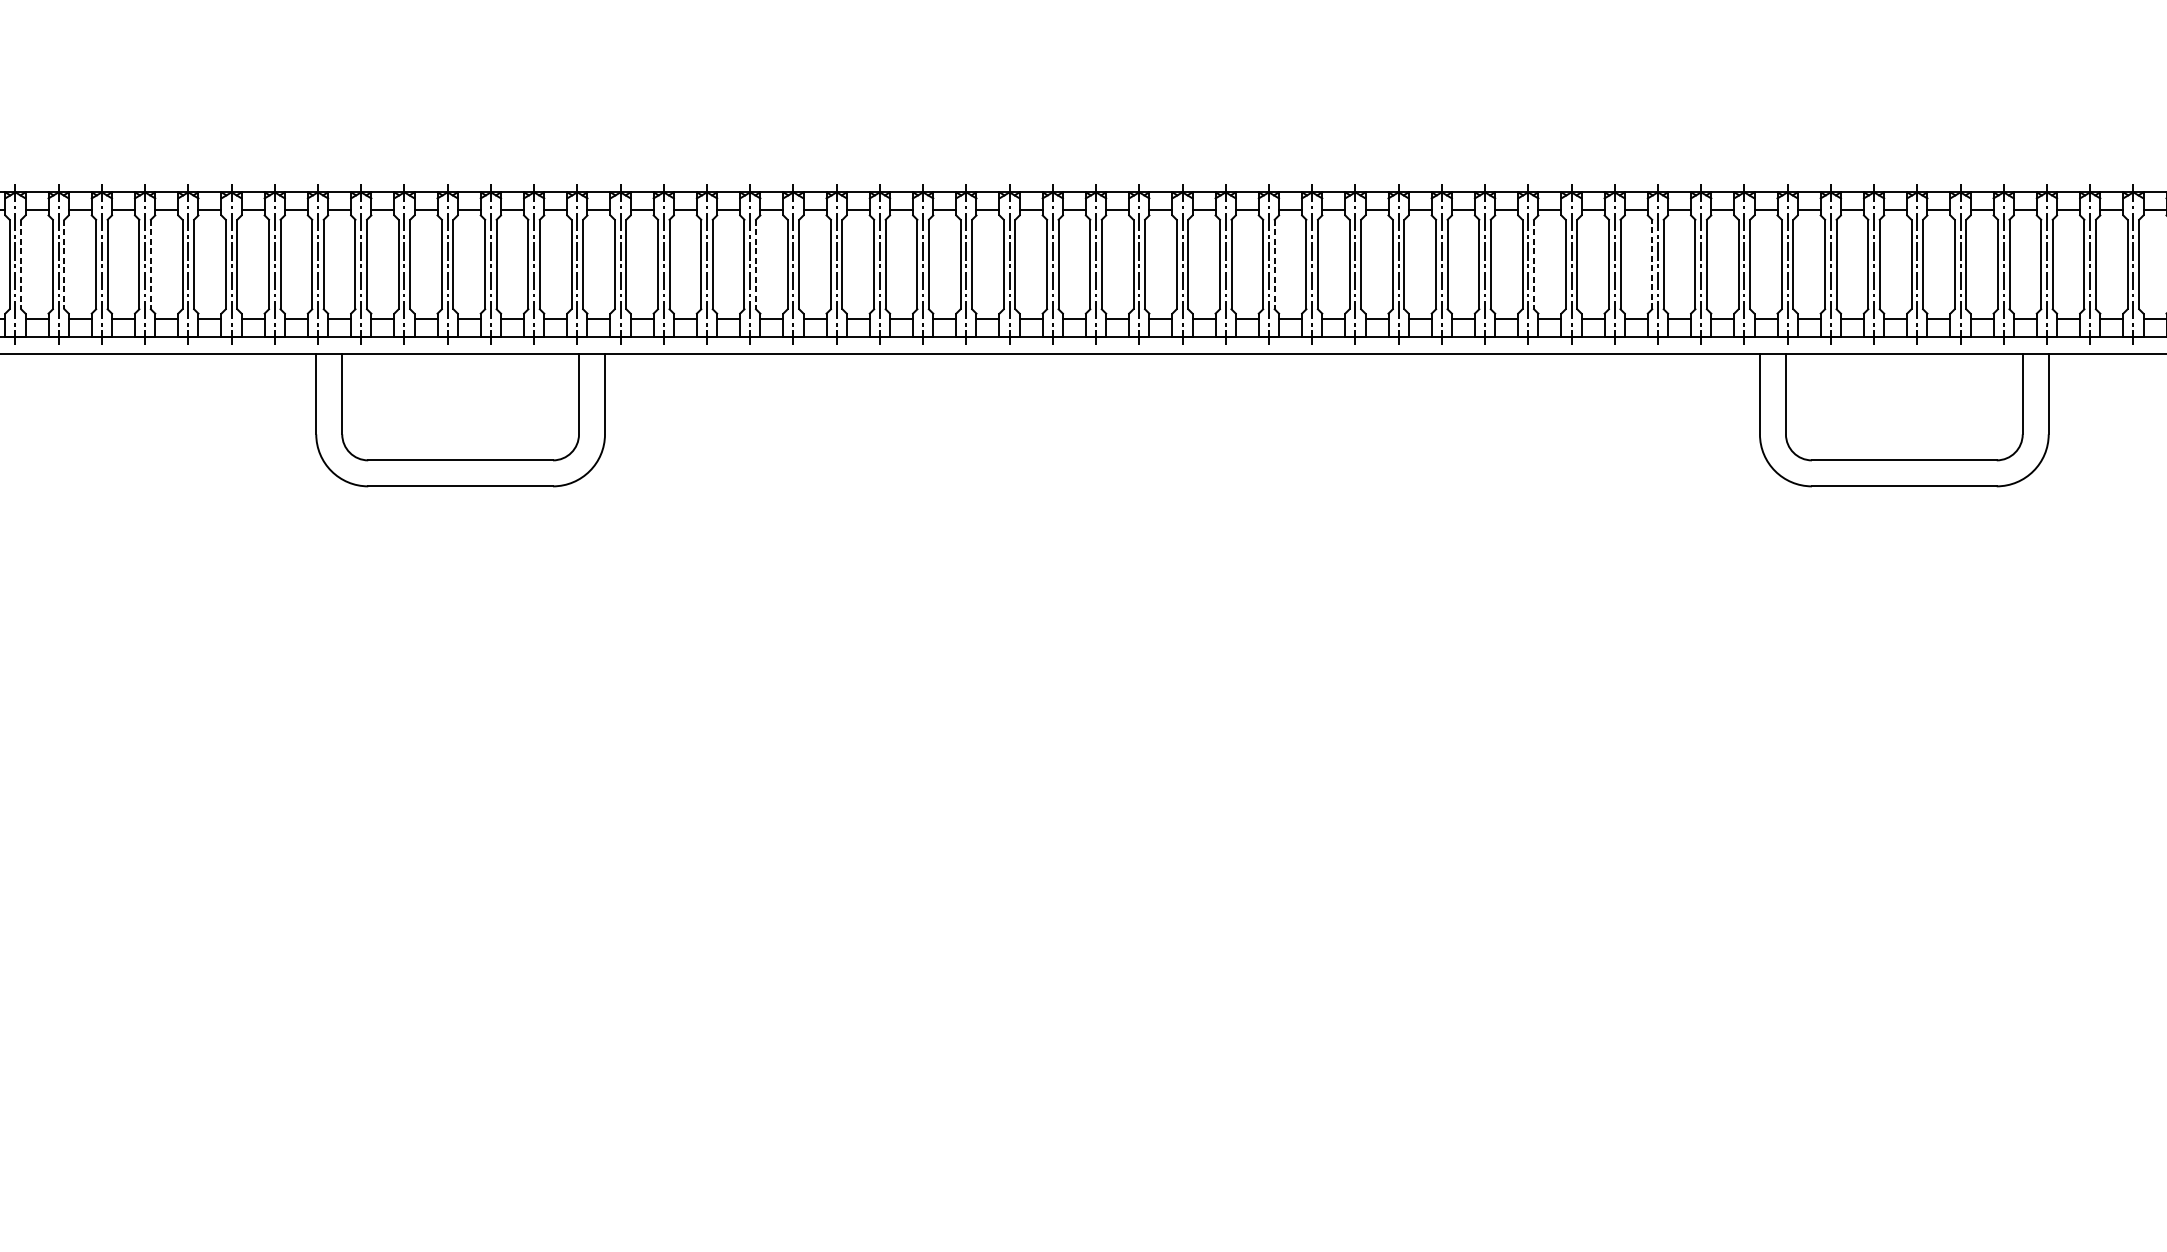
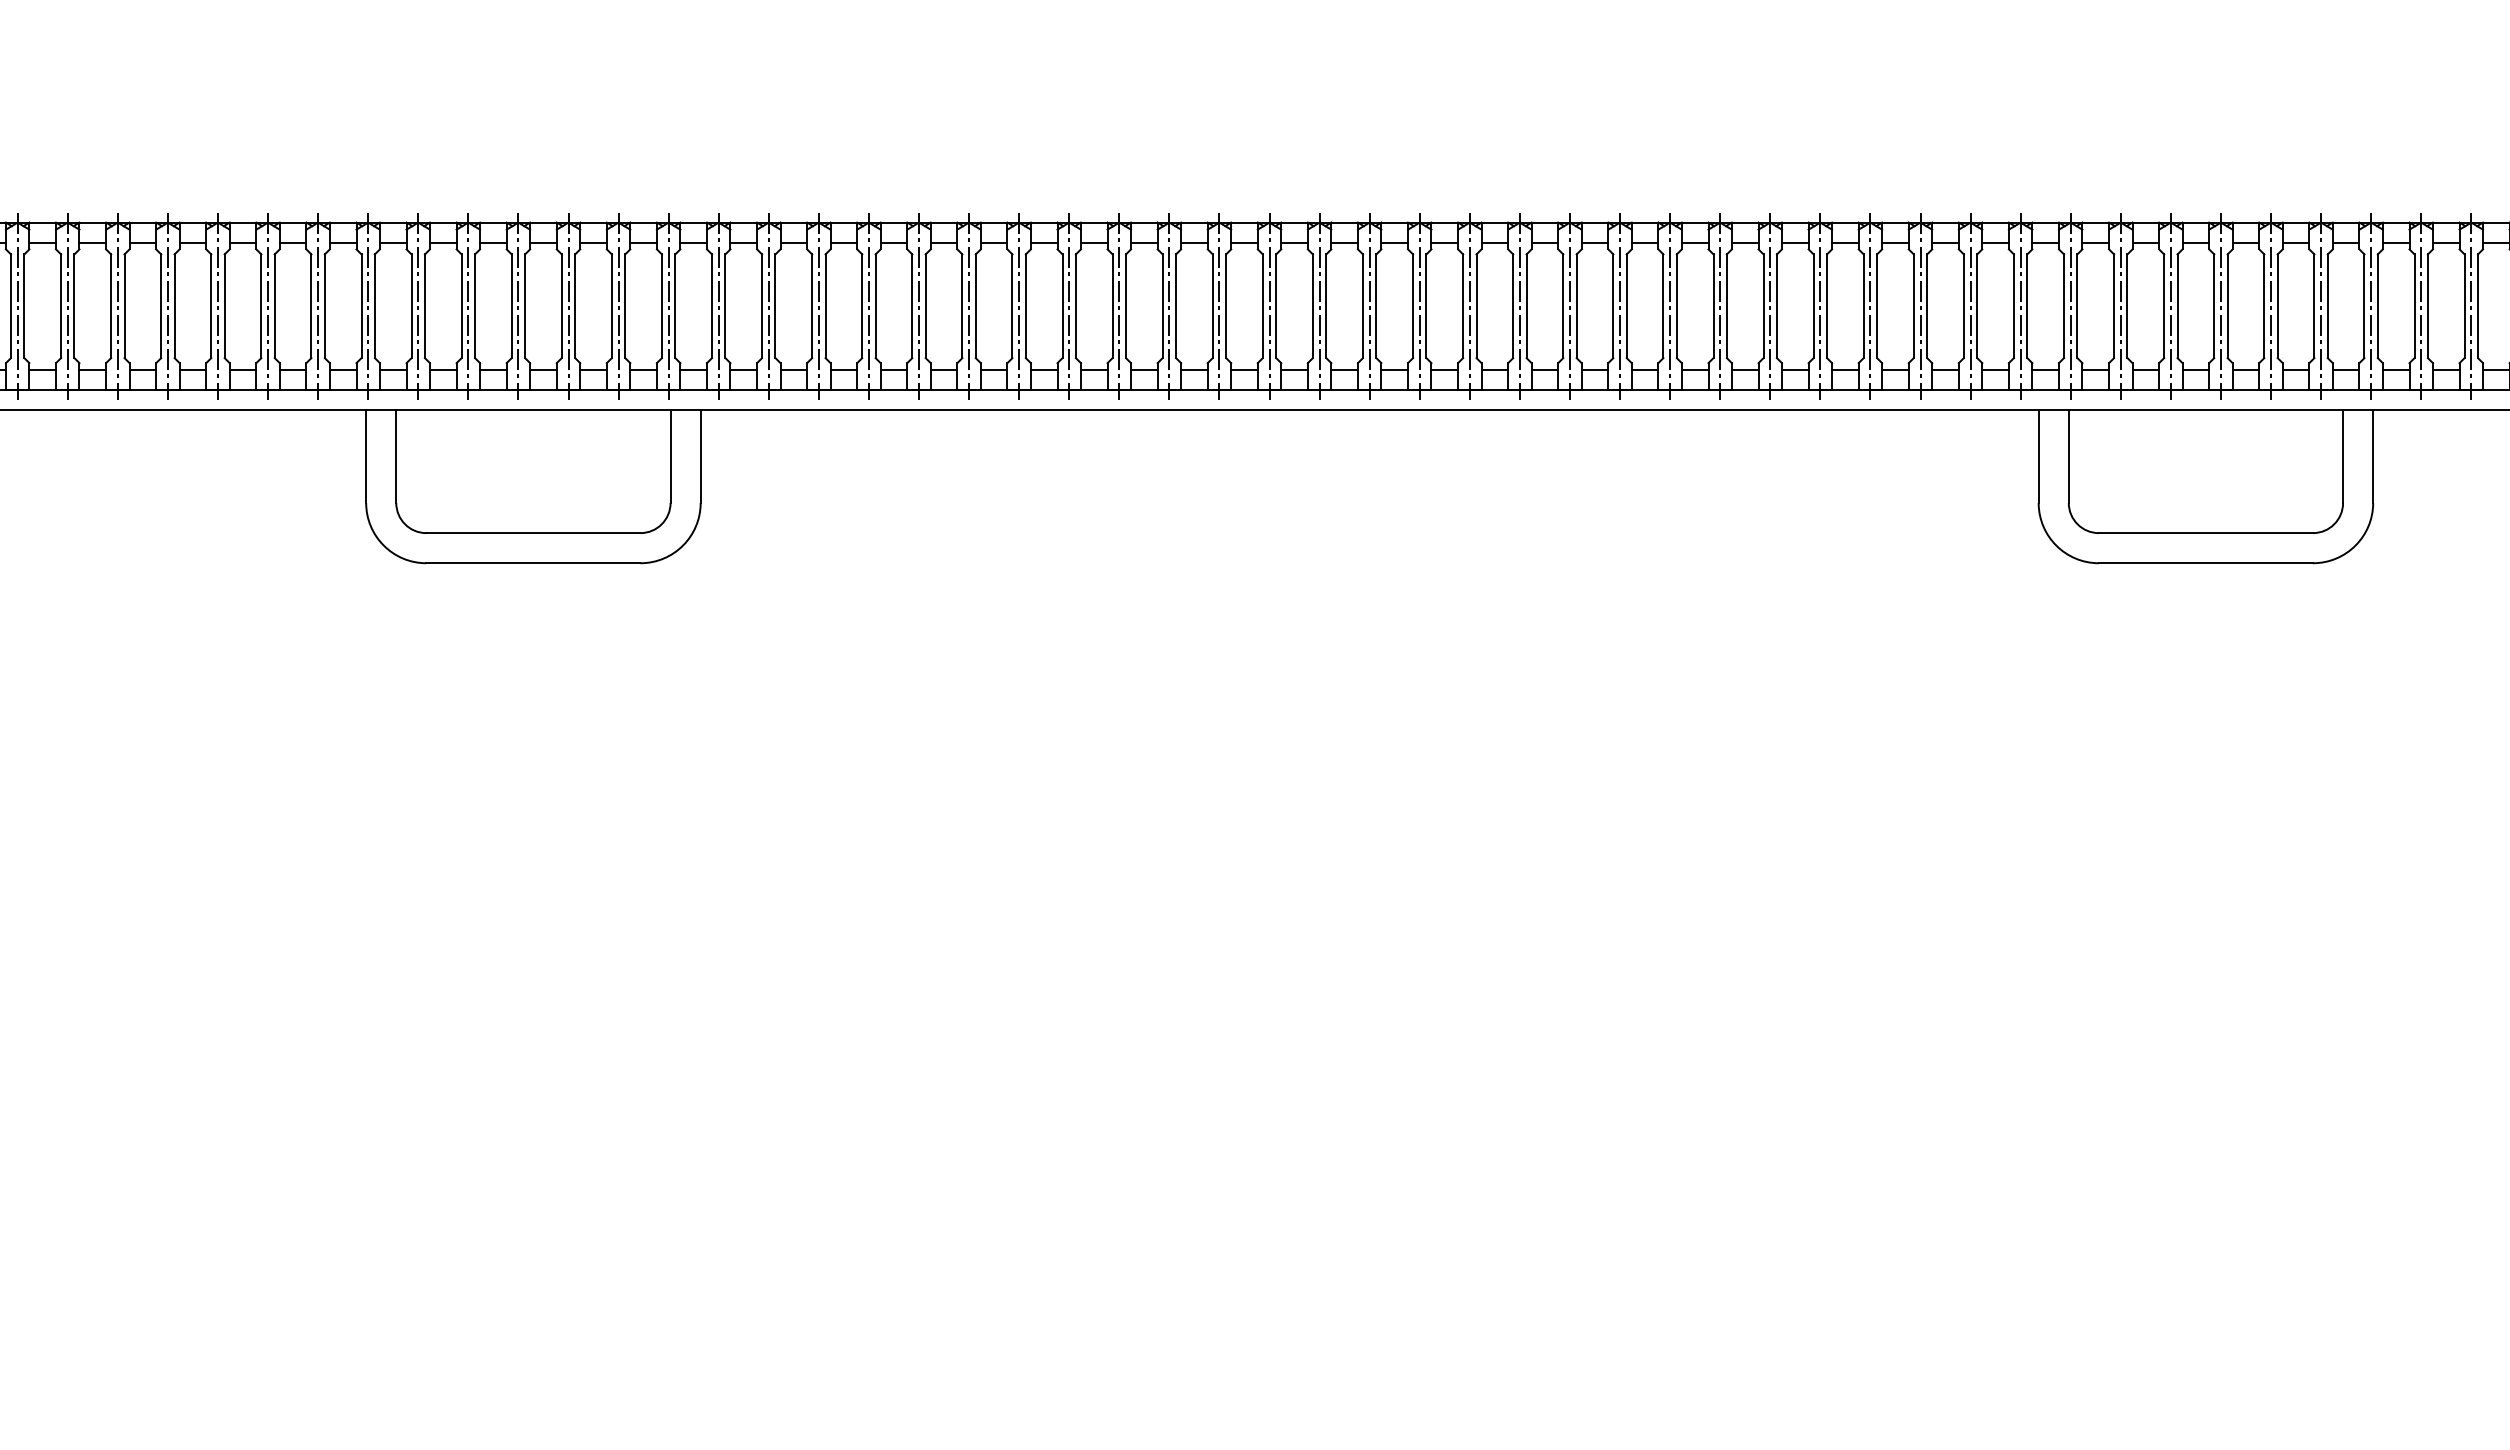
line: (21, 264) -> (24, 306), dashed -> solid
line: (64, 264) -> (74, 306), dashed -> solid
line: (150, 264) -> (174, 306), dashed -> solid
line: (755, 264) -> (875, 306), dashed -> solid
line: (1274, 264) -> (1476, 306), dashed -> solid
line: (1533, 264) -> (1776, 306), dashed -> solid
line: (1651, 264) -> (1913, 306), dashed -> solid

